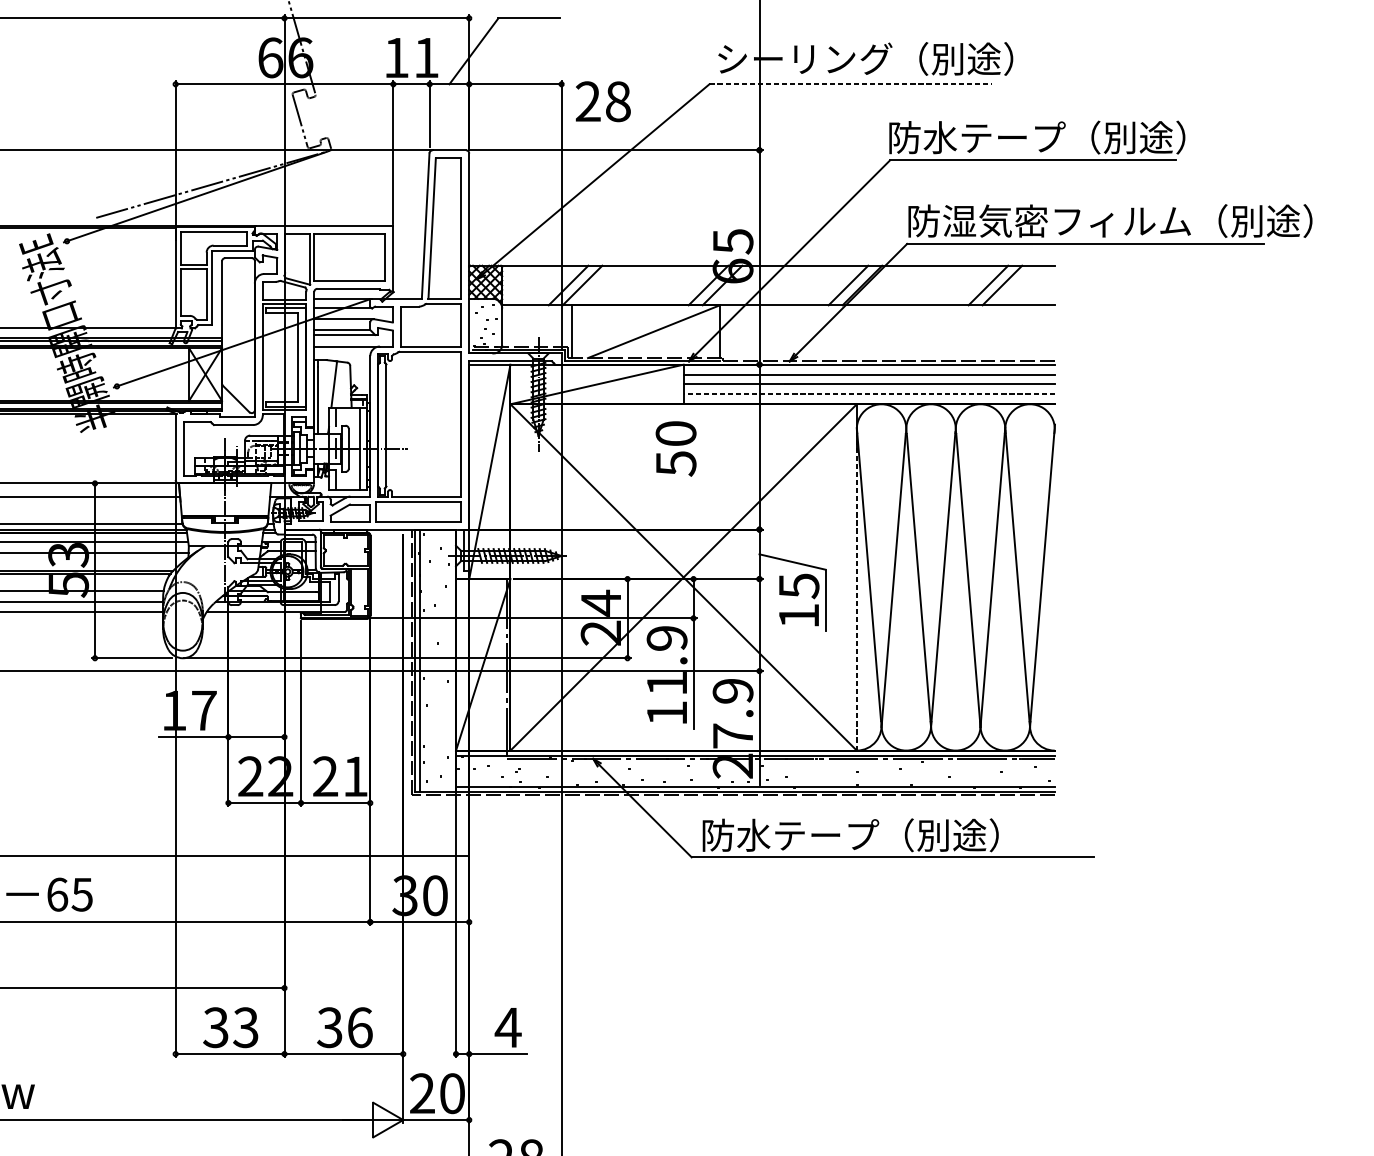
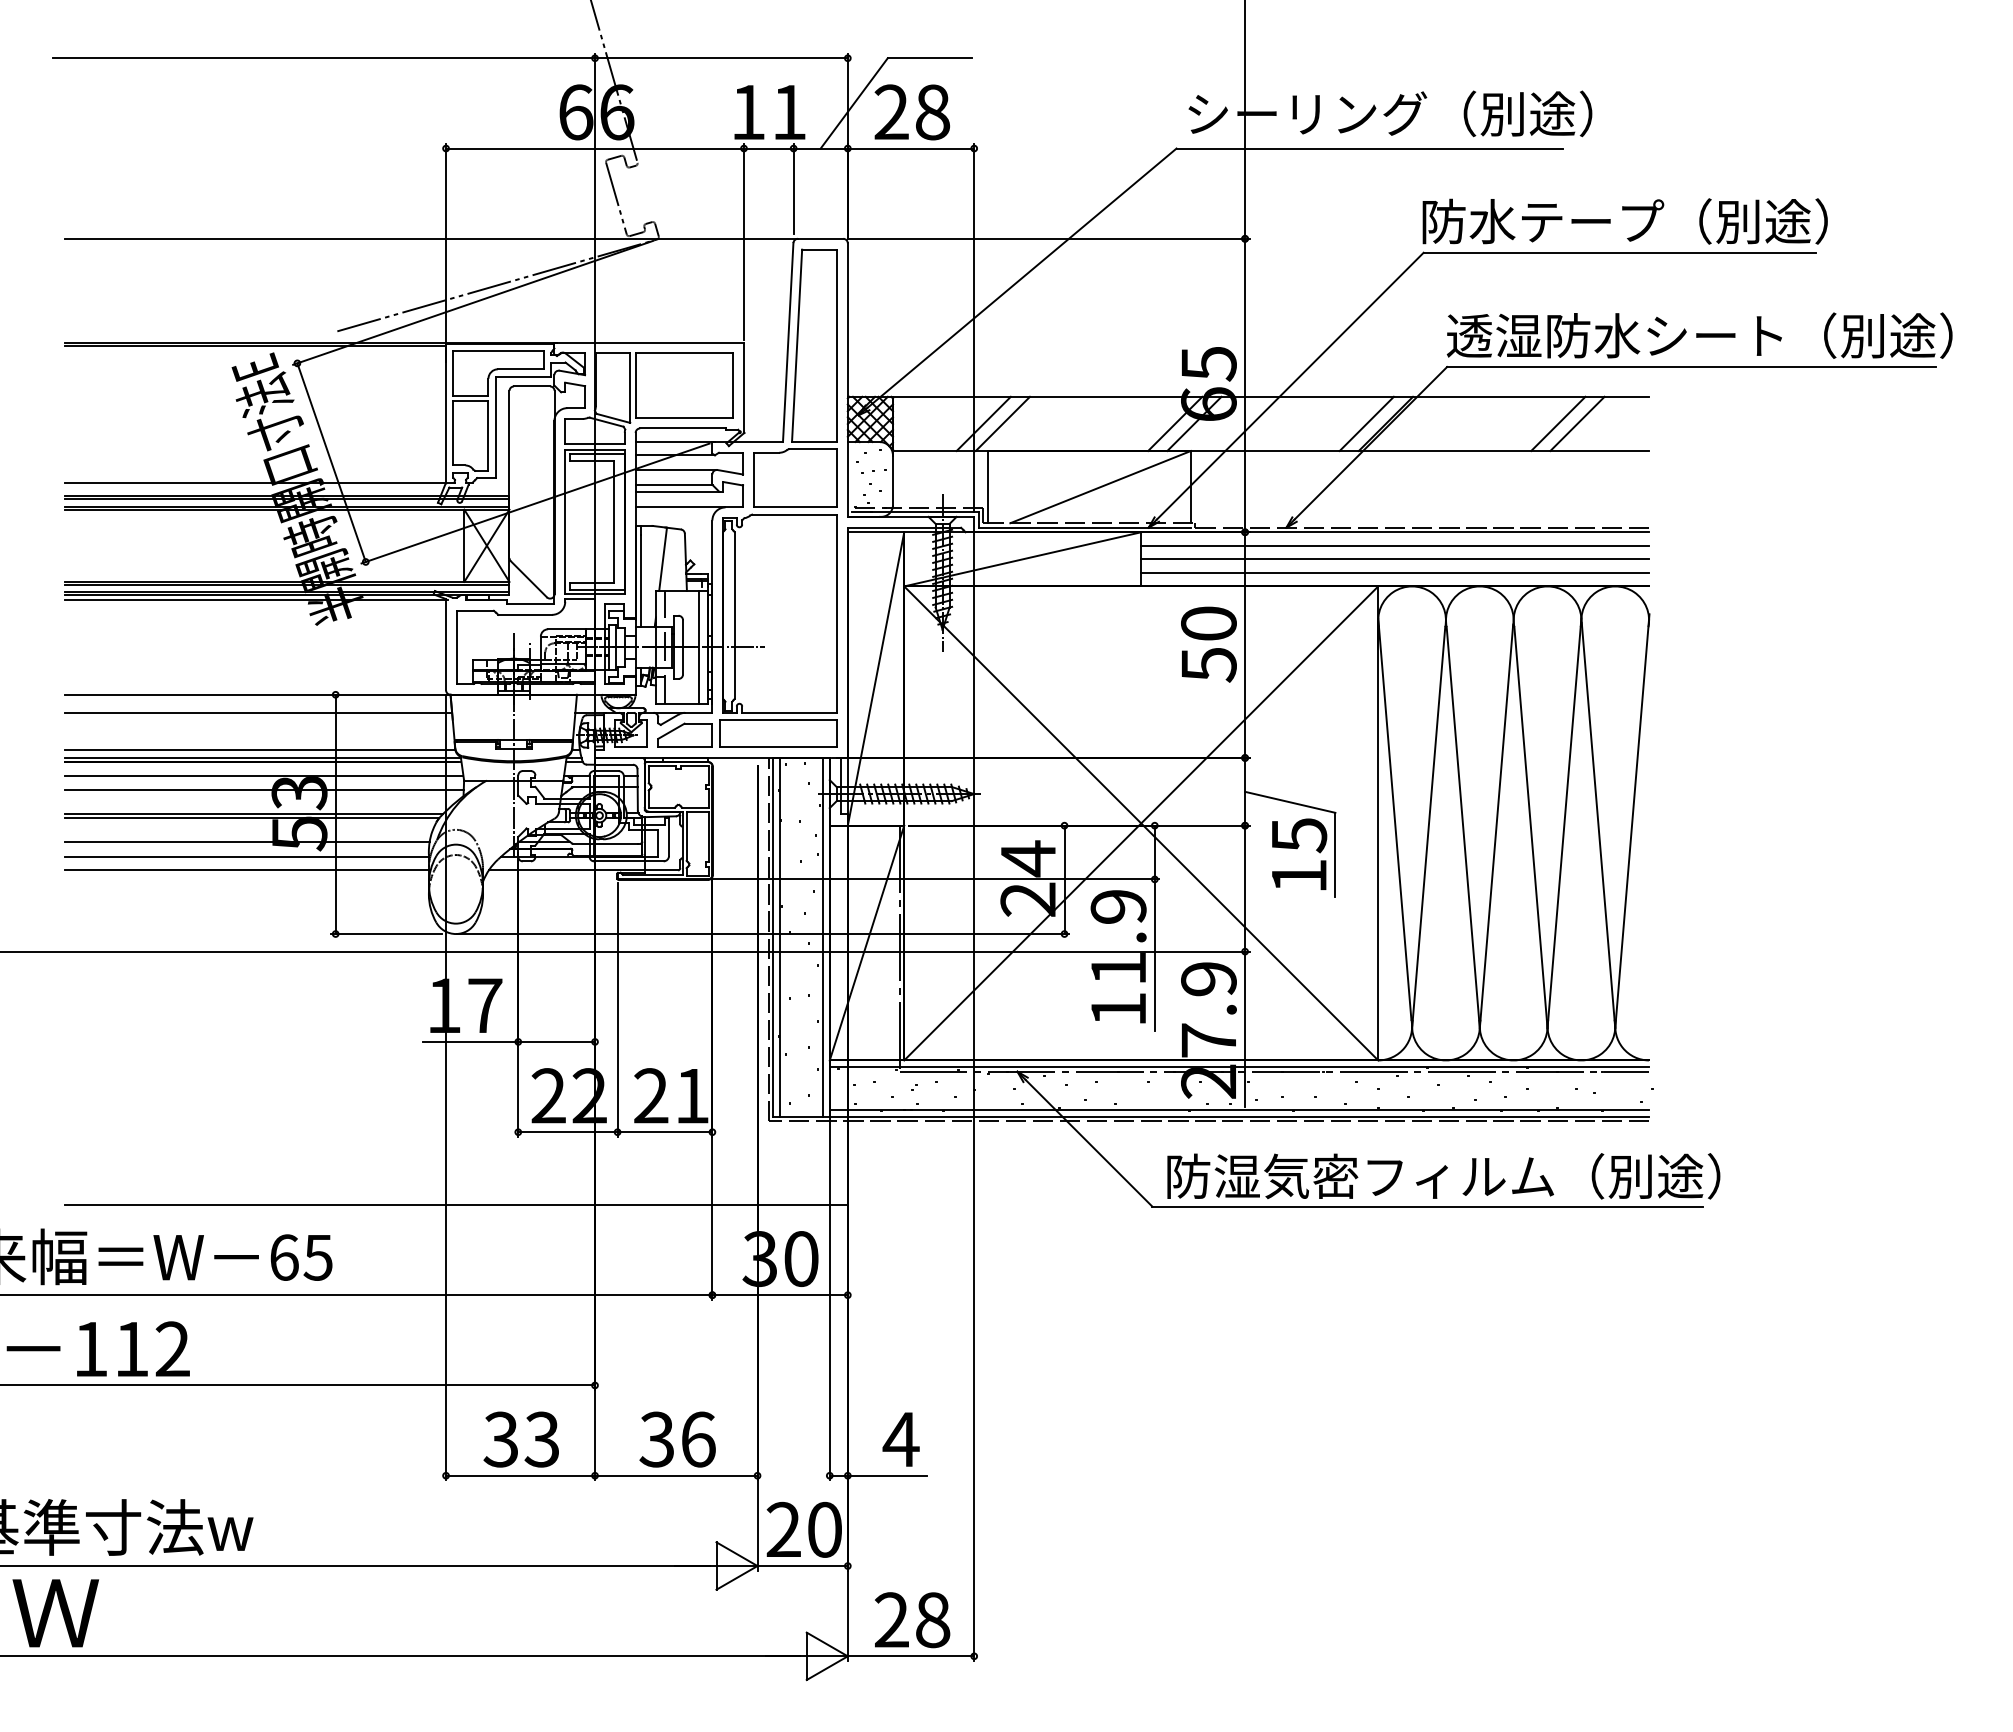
line: (851, 84) -> (1370, 148), dashed -> solid
text: (602, 101) -> (911, 112), moved
text: (1109, 220) -> (1723, 335), 防湿気密フィルム（別途） -> 透湿防水シート（別途）
line: (91, 313) -> (331, 462), added
line: (869, 394) -> (1395, 572), dashed -> solid
text: (675, 448) -> (1208, 644), moved
line: (857, 589) -> (1378, 839), dashed -> solid
line: (451, 660) -> (823, 936), added
text: (922, 835) -> (1467, 1176), 防水テープ（別途） -> 防湿気密フィルム（別途）

